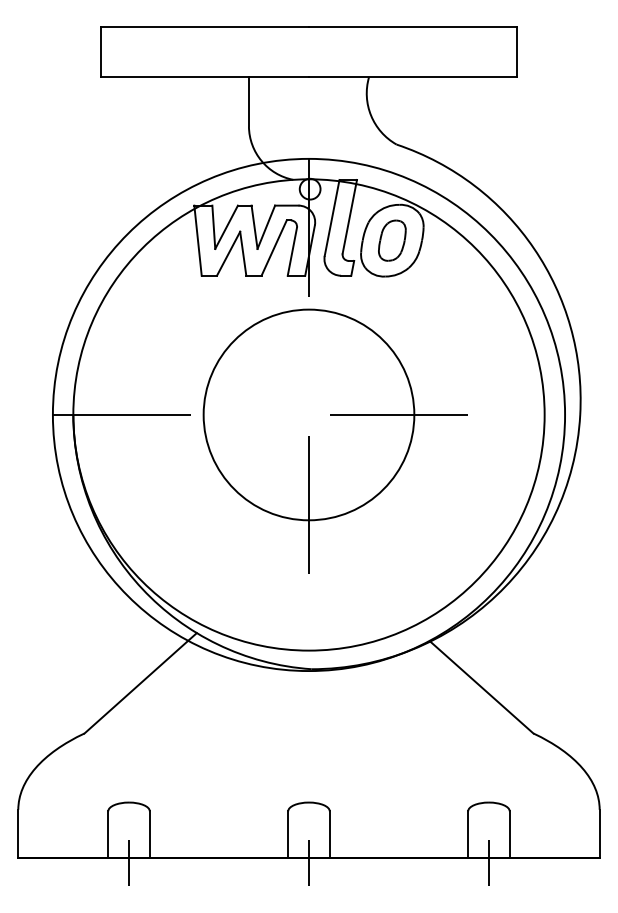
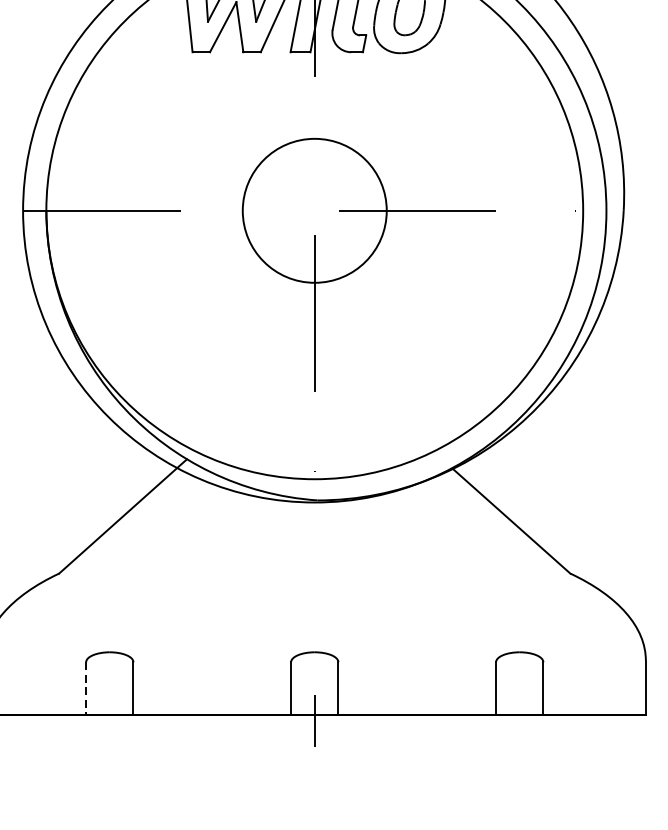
circle: (308, 414) -> (314, 210), size x0.6
line: (108, 835) -> (86, 689), solid -> dashed
line: (129, 862) -> (110, 720), removed
line: (488, 862) -> (519, 720), removed

